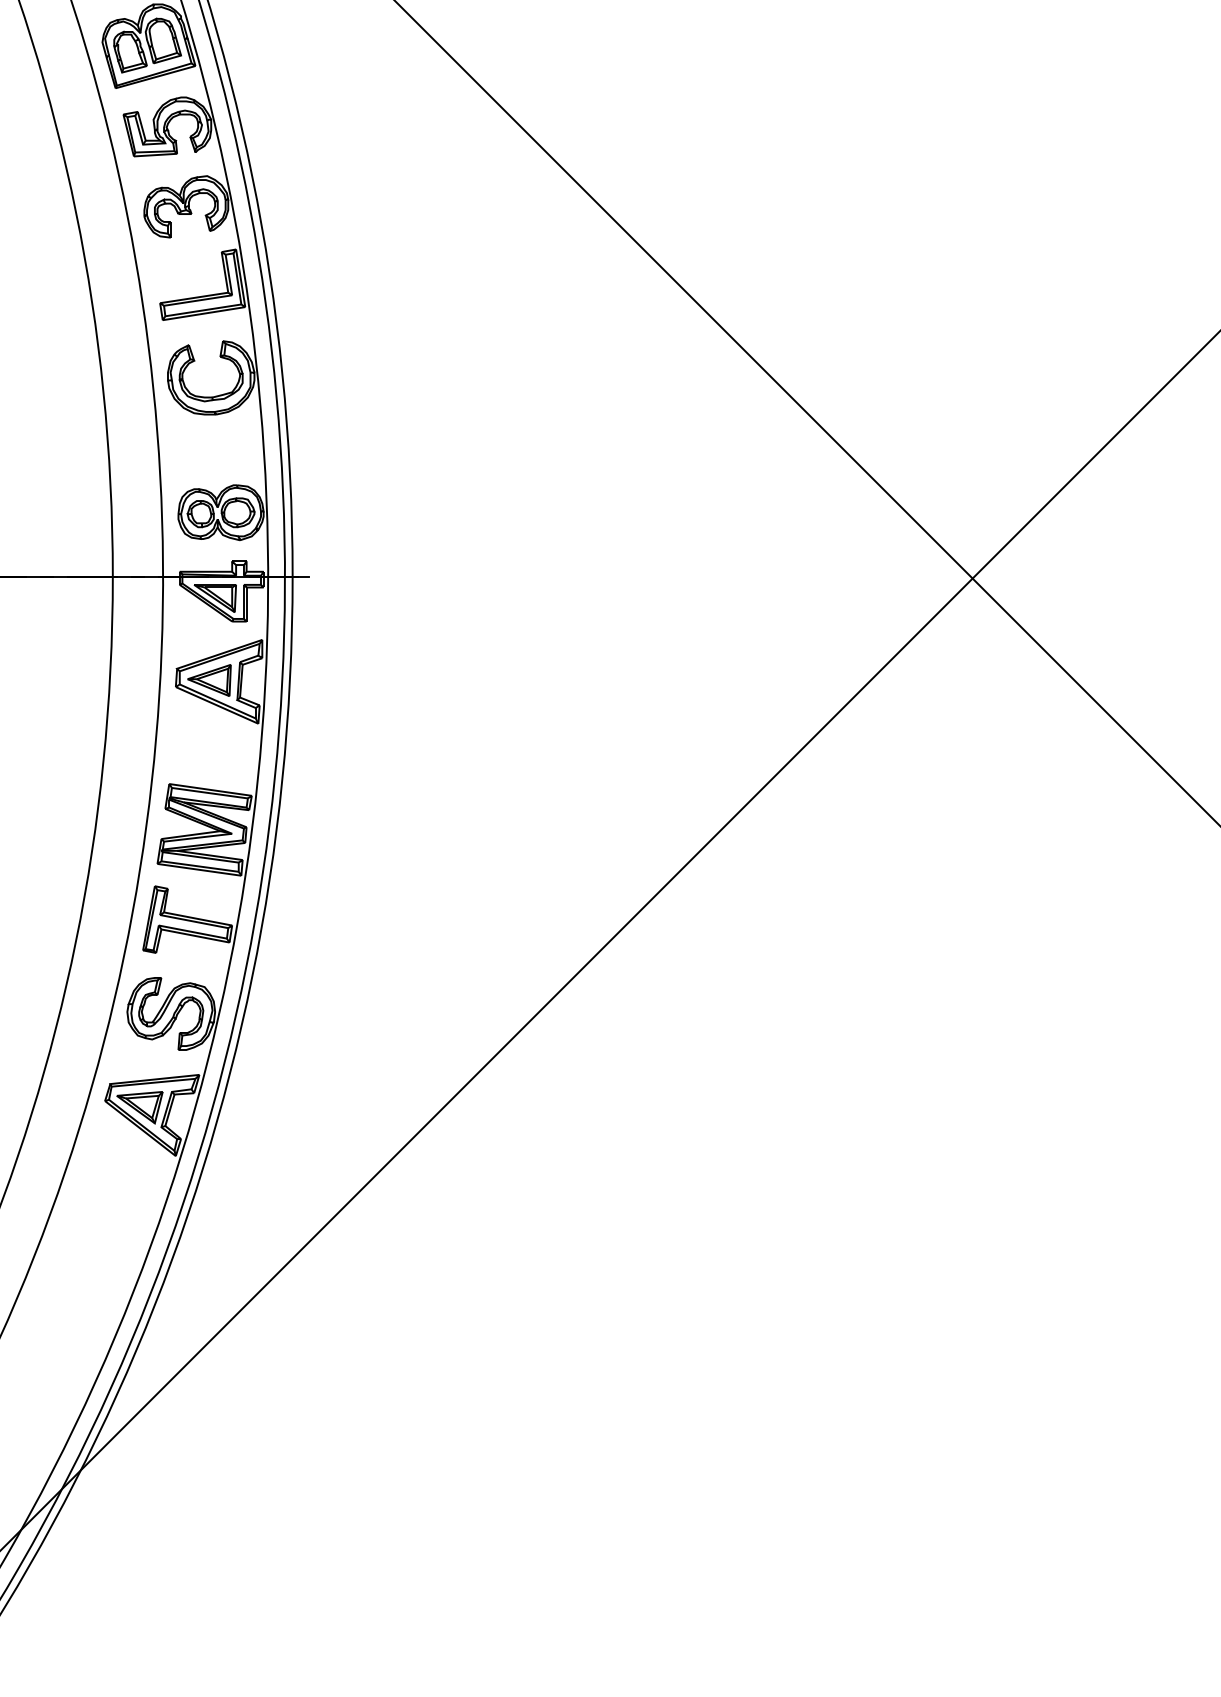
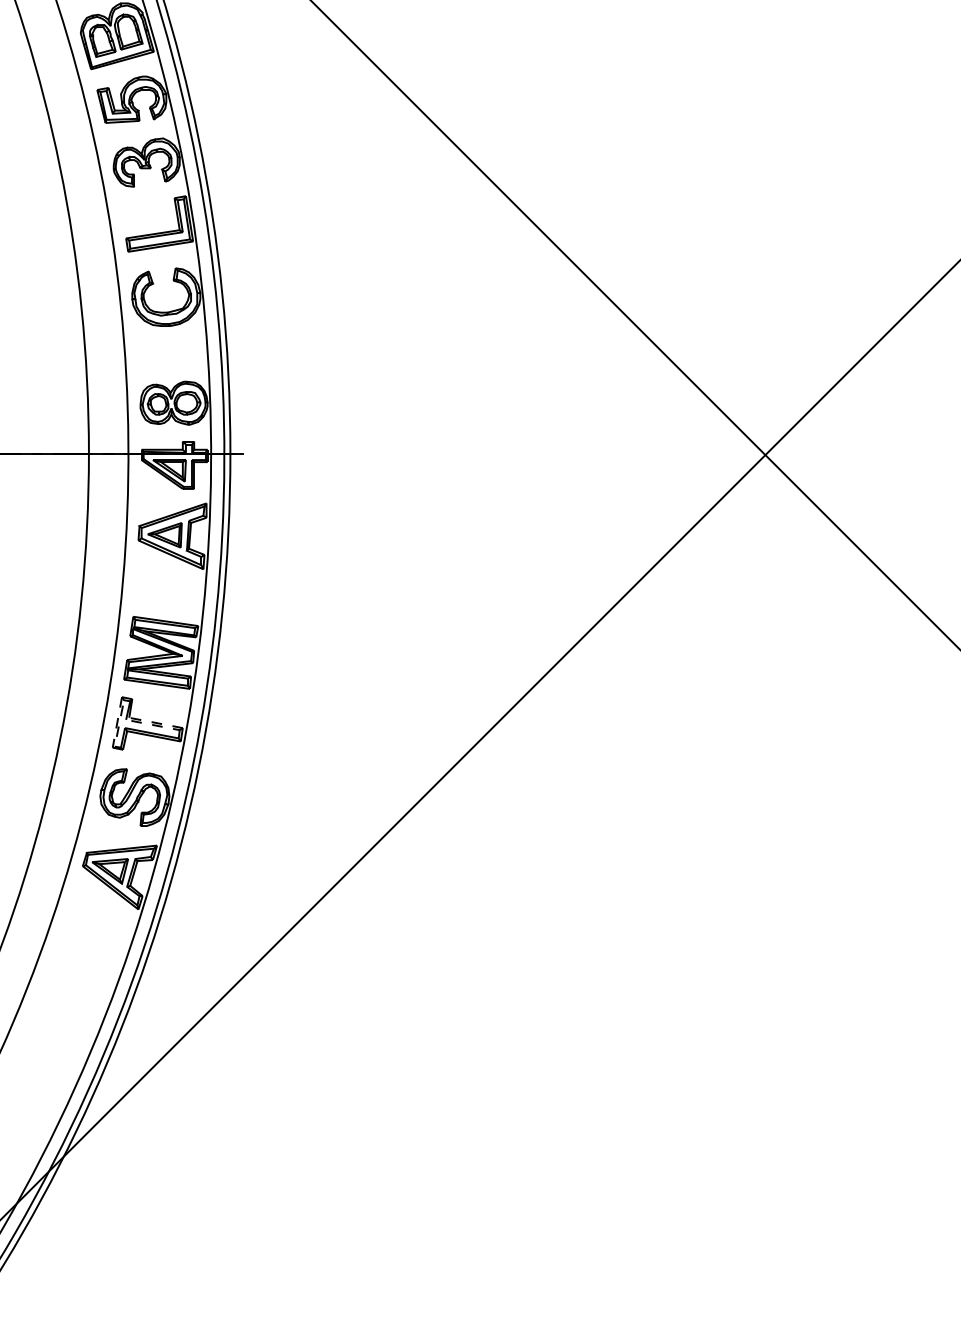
line: (161, 914) -> (127, 719), solid -> dashed
line: (143, 950) -> (113, 747), solid -> dashed

